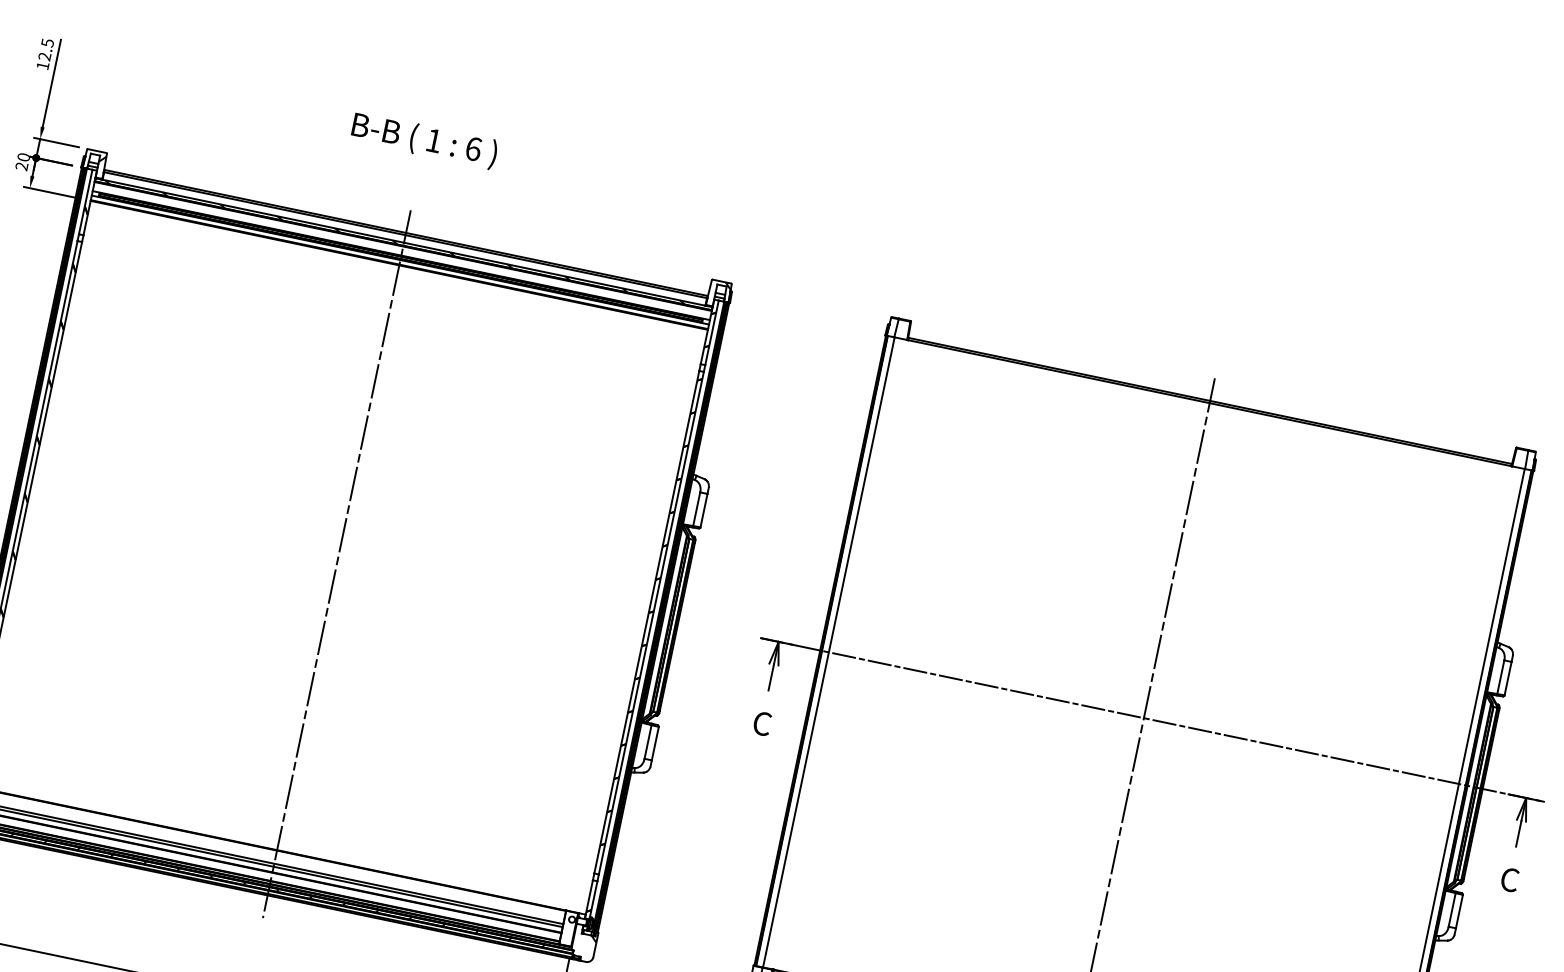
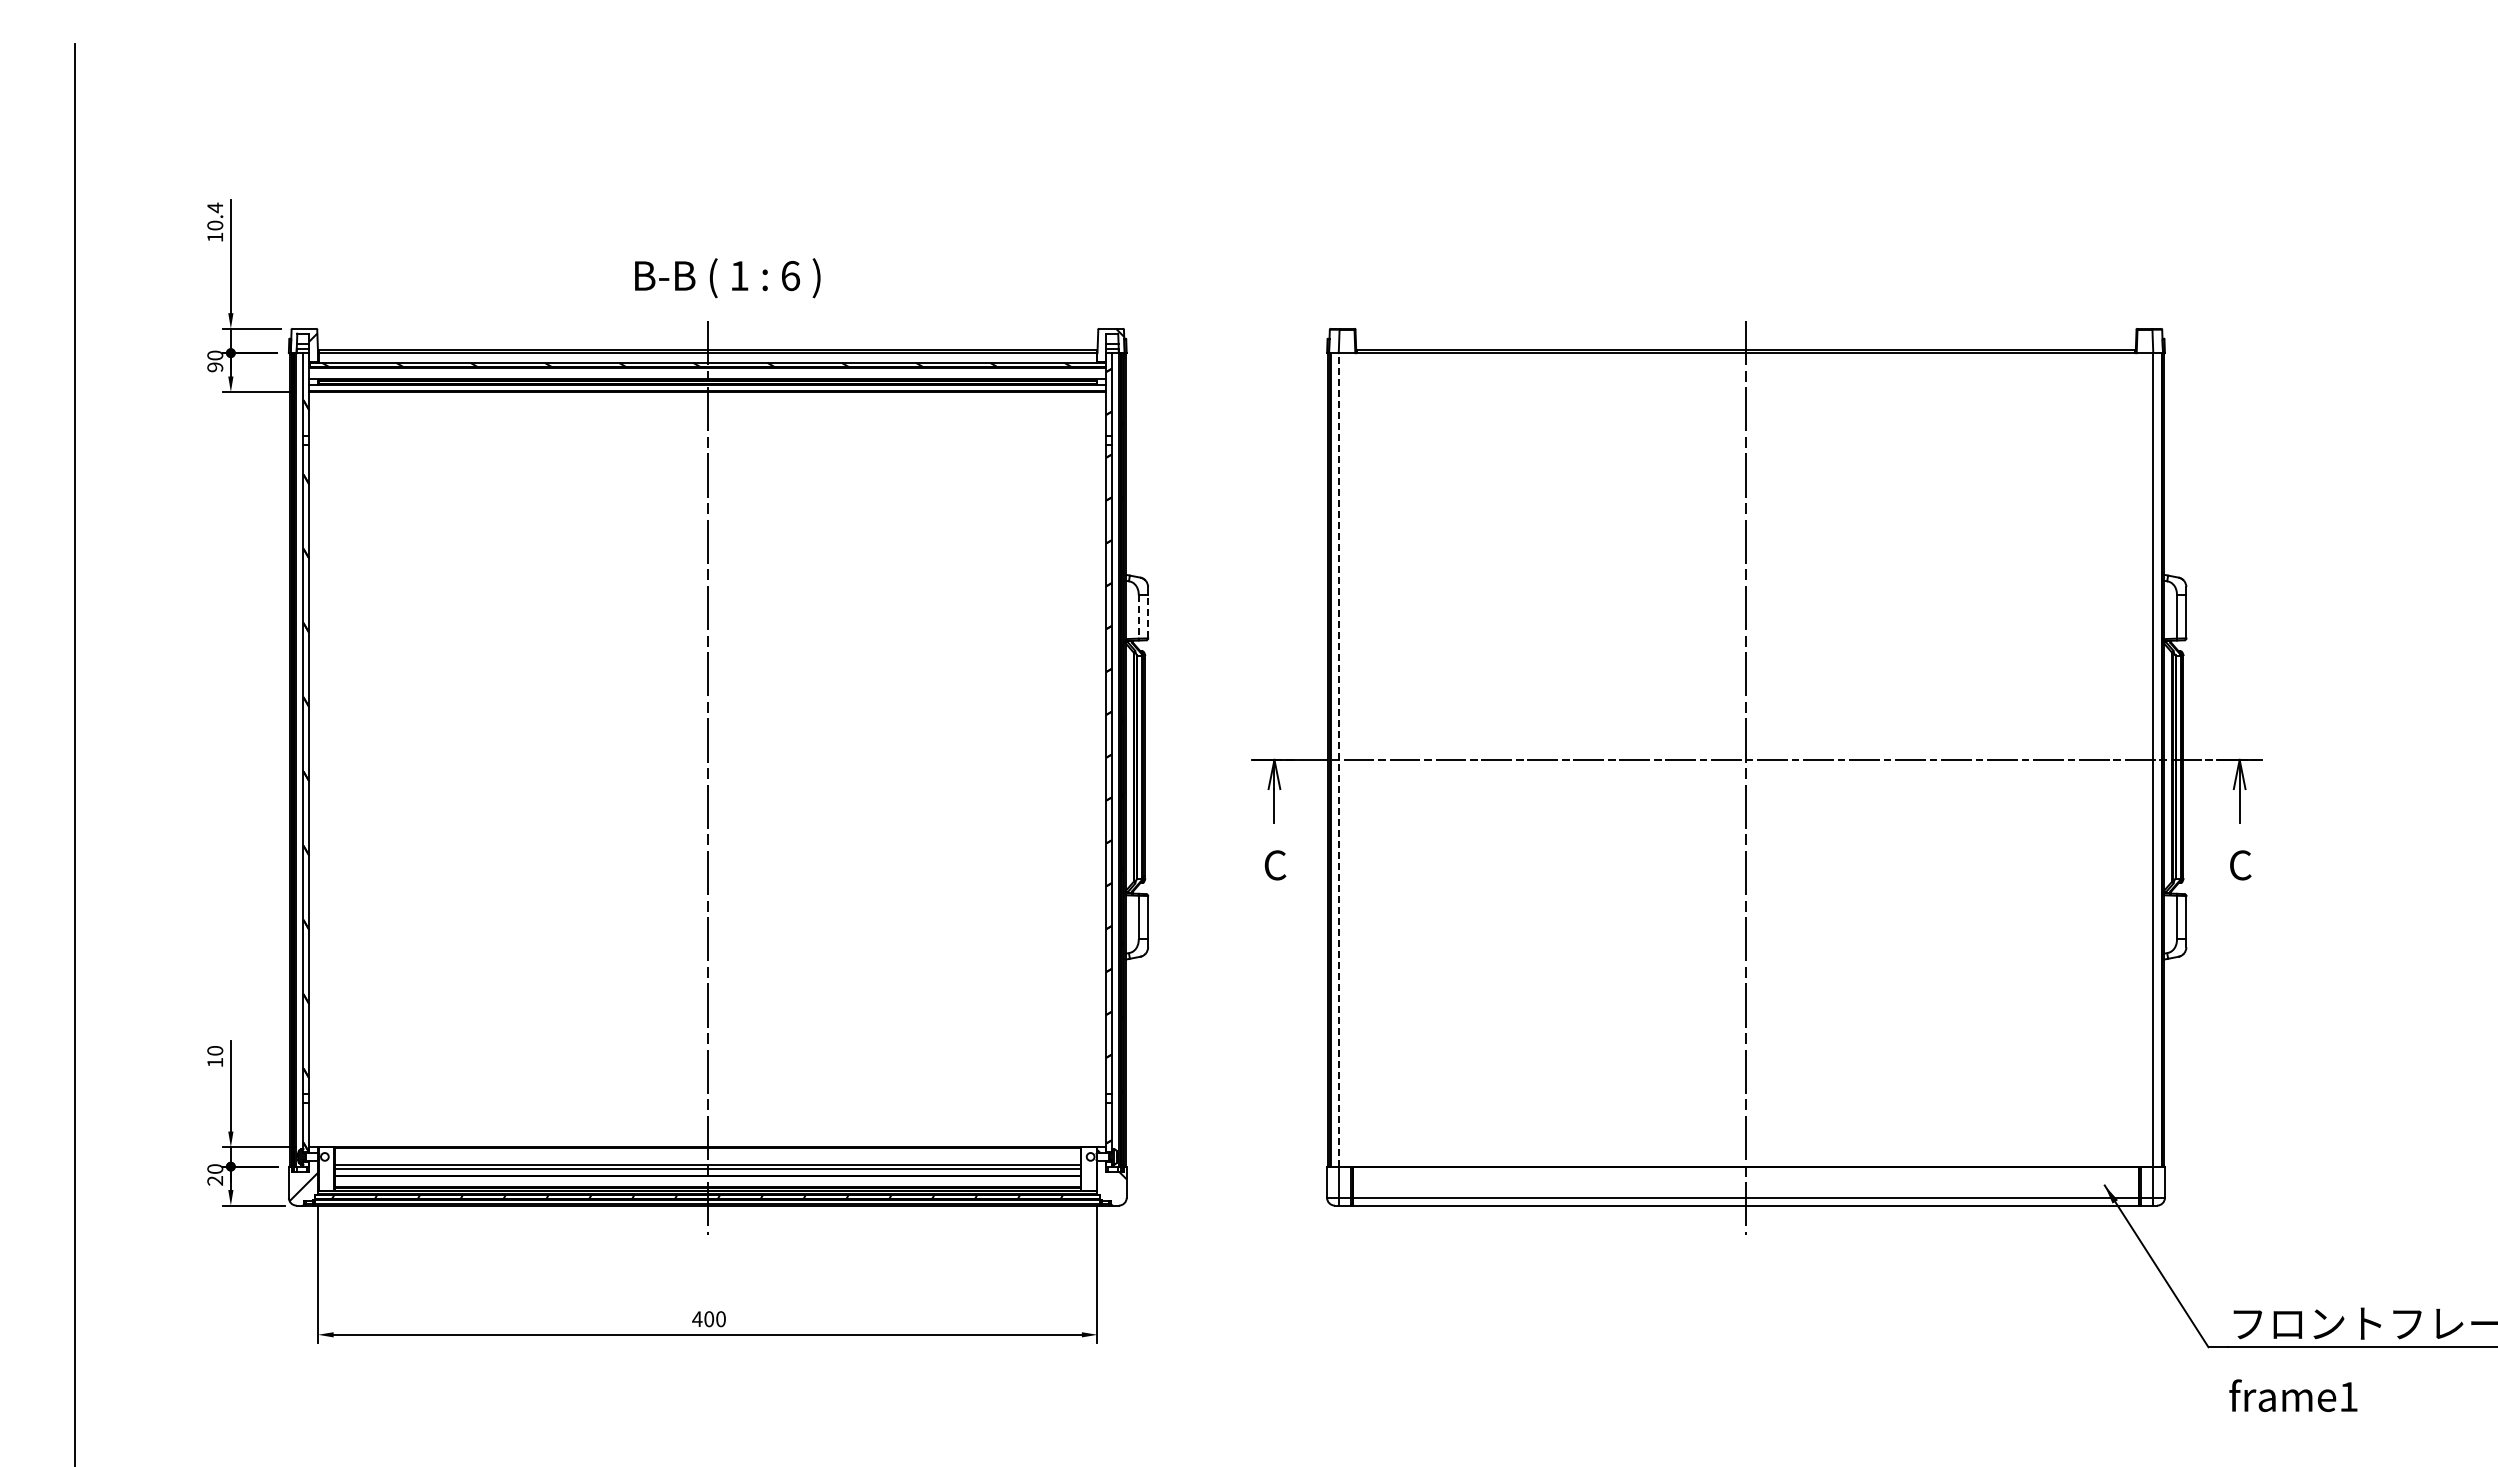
text: (46, 49) -> (215, 216), 12.5 -> 10.4
text: (424, 140) -> (727, 278), moved
text: (22, 166) -> (215, 367), 20 -> 90
line: (696, 508) -> (1138, 616), solid -> dashed
line: (704, 510) -> (1148, 616), solid -> dashed
line: (829, 652) -> (1339, 759), solid -> dashed

